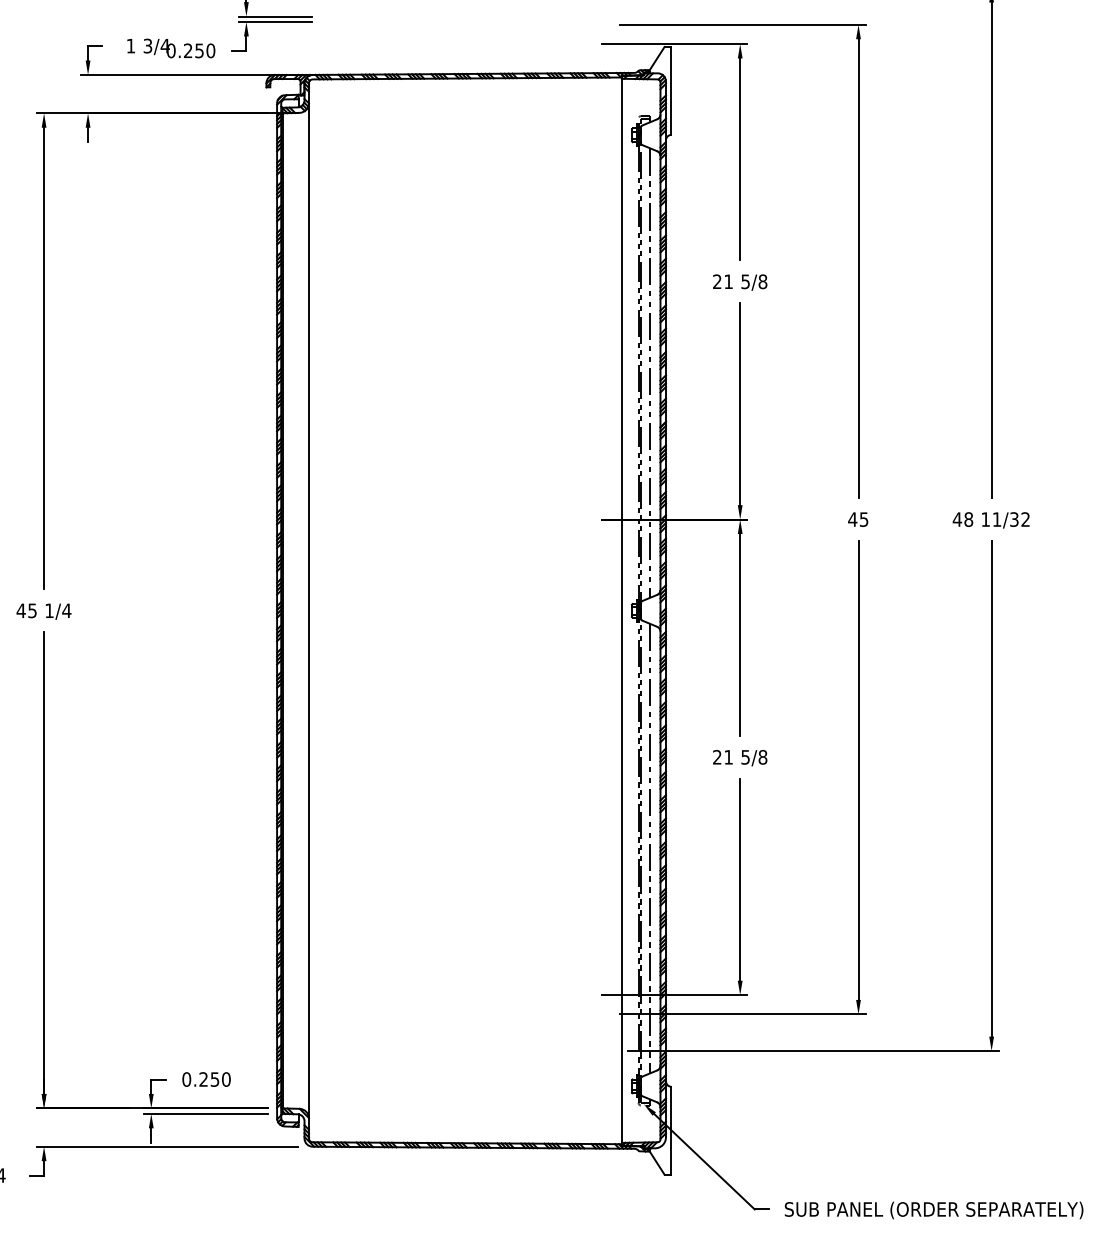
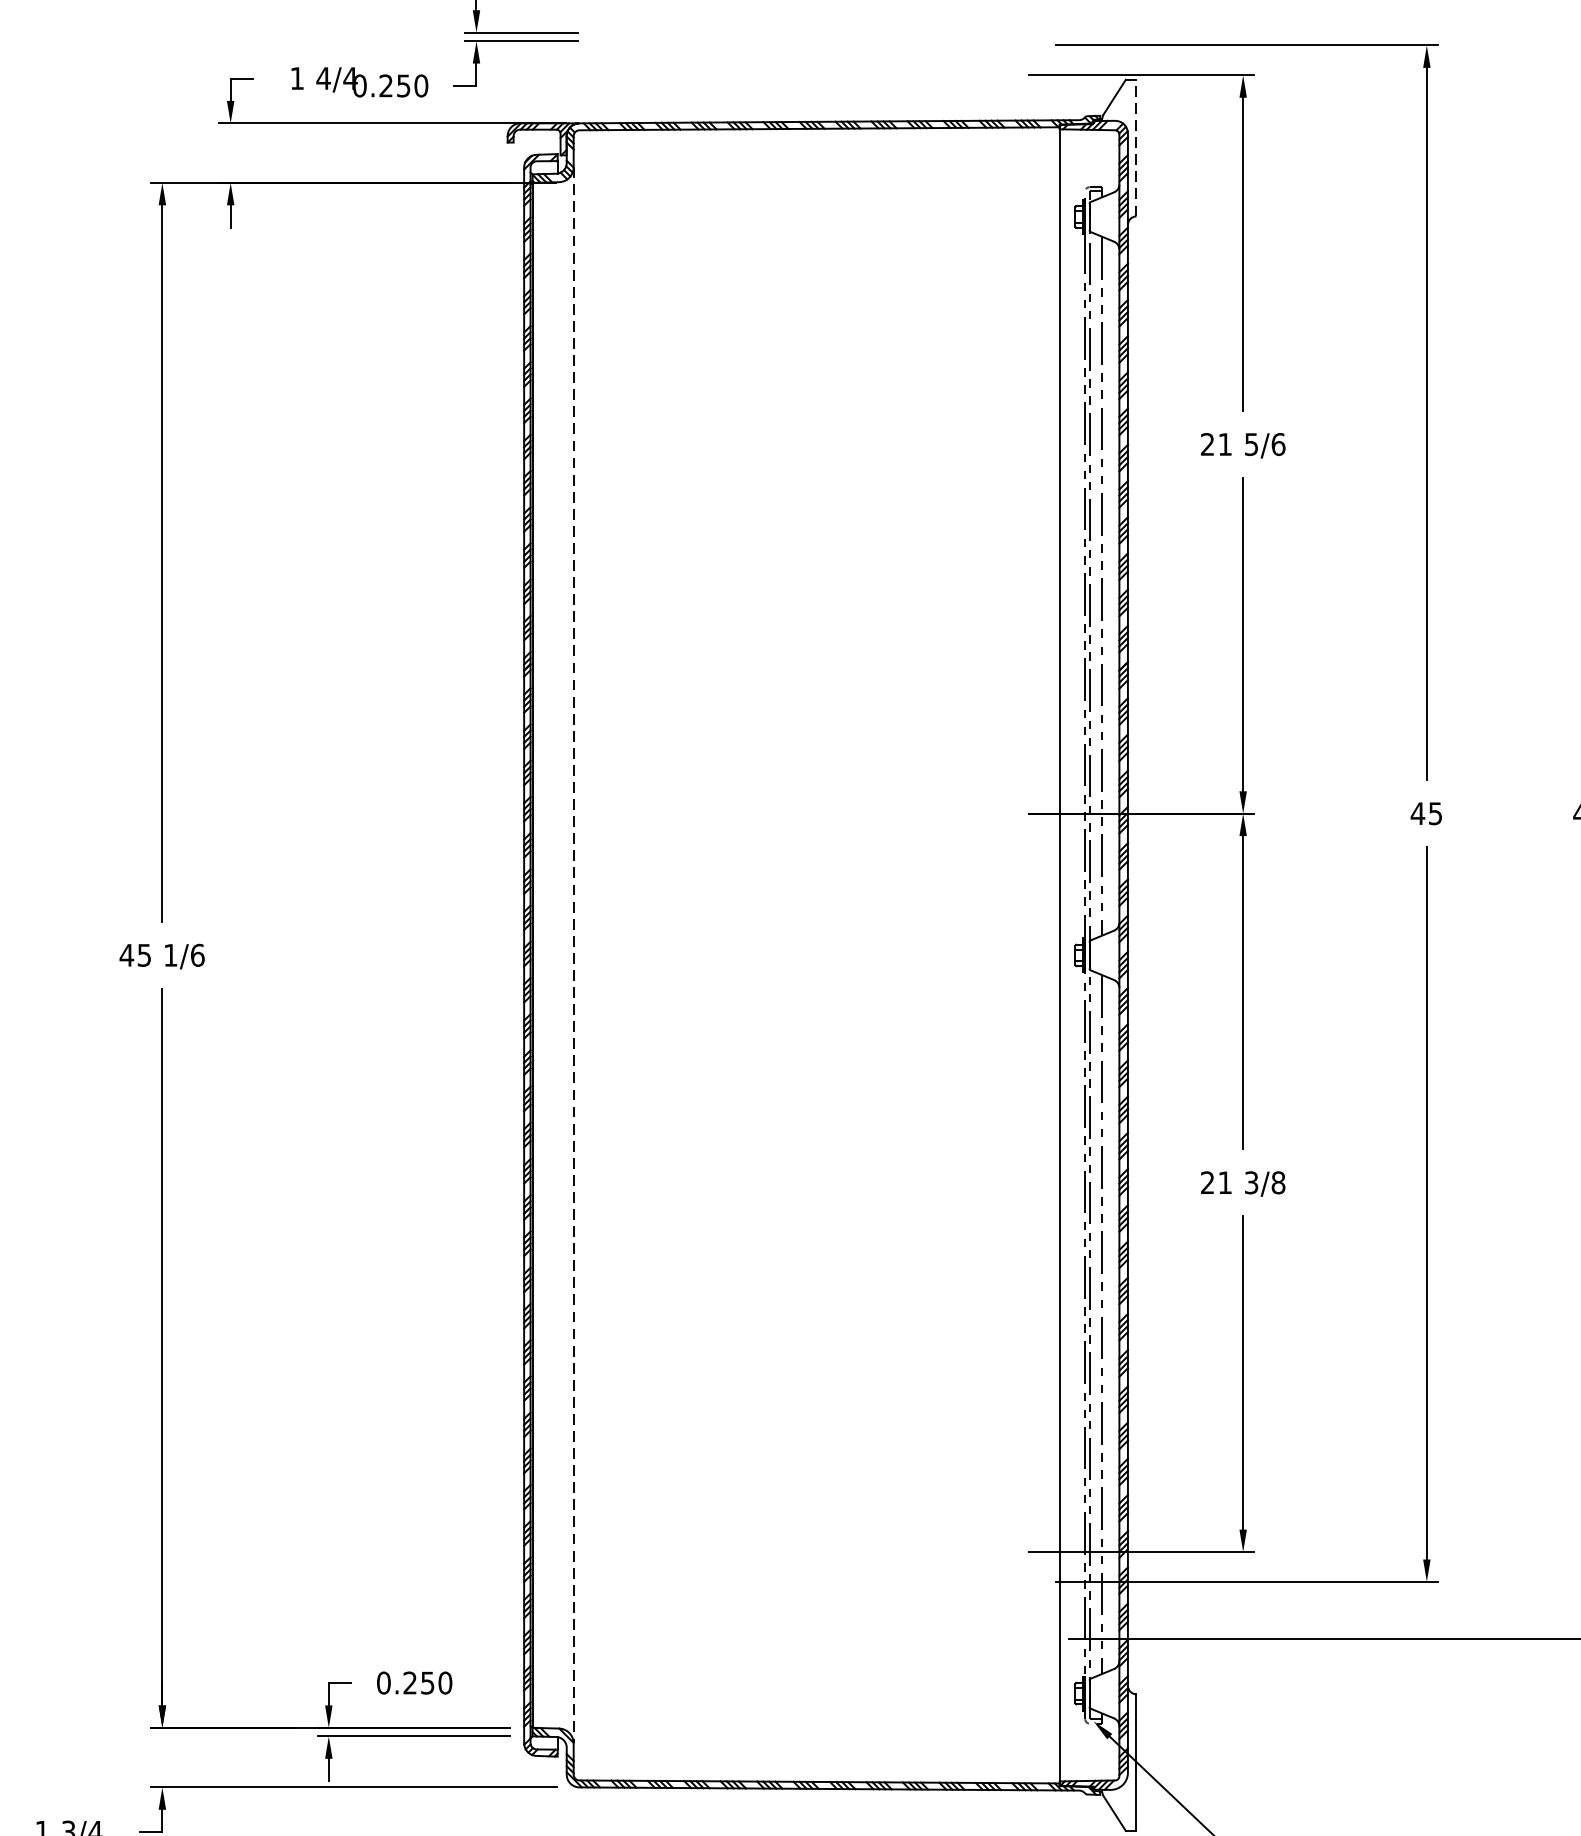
text: (147, 45) -> (322, 77), 3/4 -> 4/4
line: (671, 90) -> (1136, 147), solid -> dashed
text: (762, 281) -> (1277, 444), 5/8 -> 5/6
text: (66, 610) -> (197, 954), 1/4 -> 1/6
line: (308, 610) -> (572, 954), solid -> dashed
text: (745, 756) -> (1251, 1181), 5/8 -> 3/8

